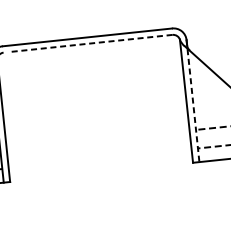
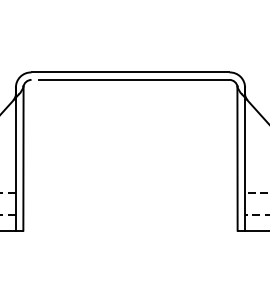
line: (90, 43) -> (133, 79), dashed -> solid
line: (193, 100) -> (245, 158), dashed -> solid

